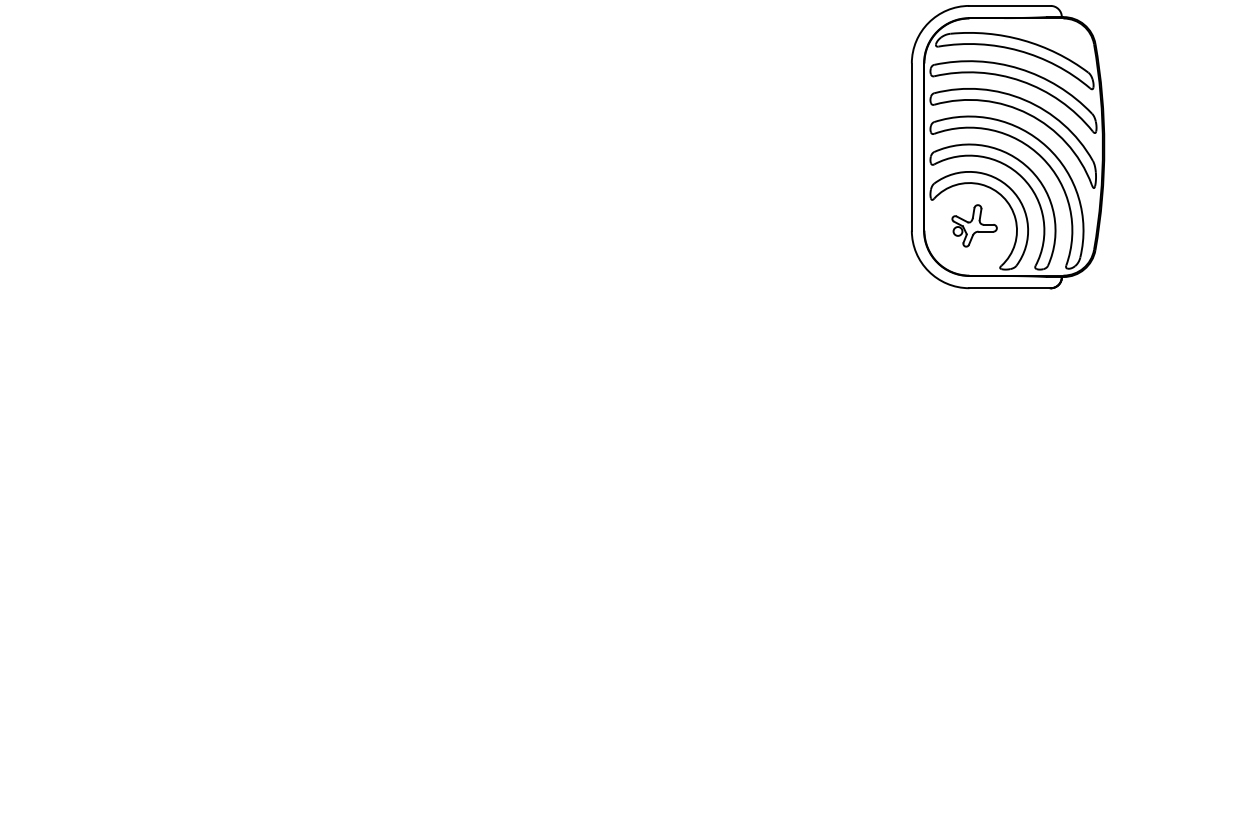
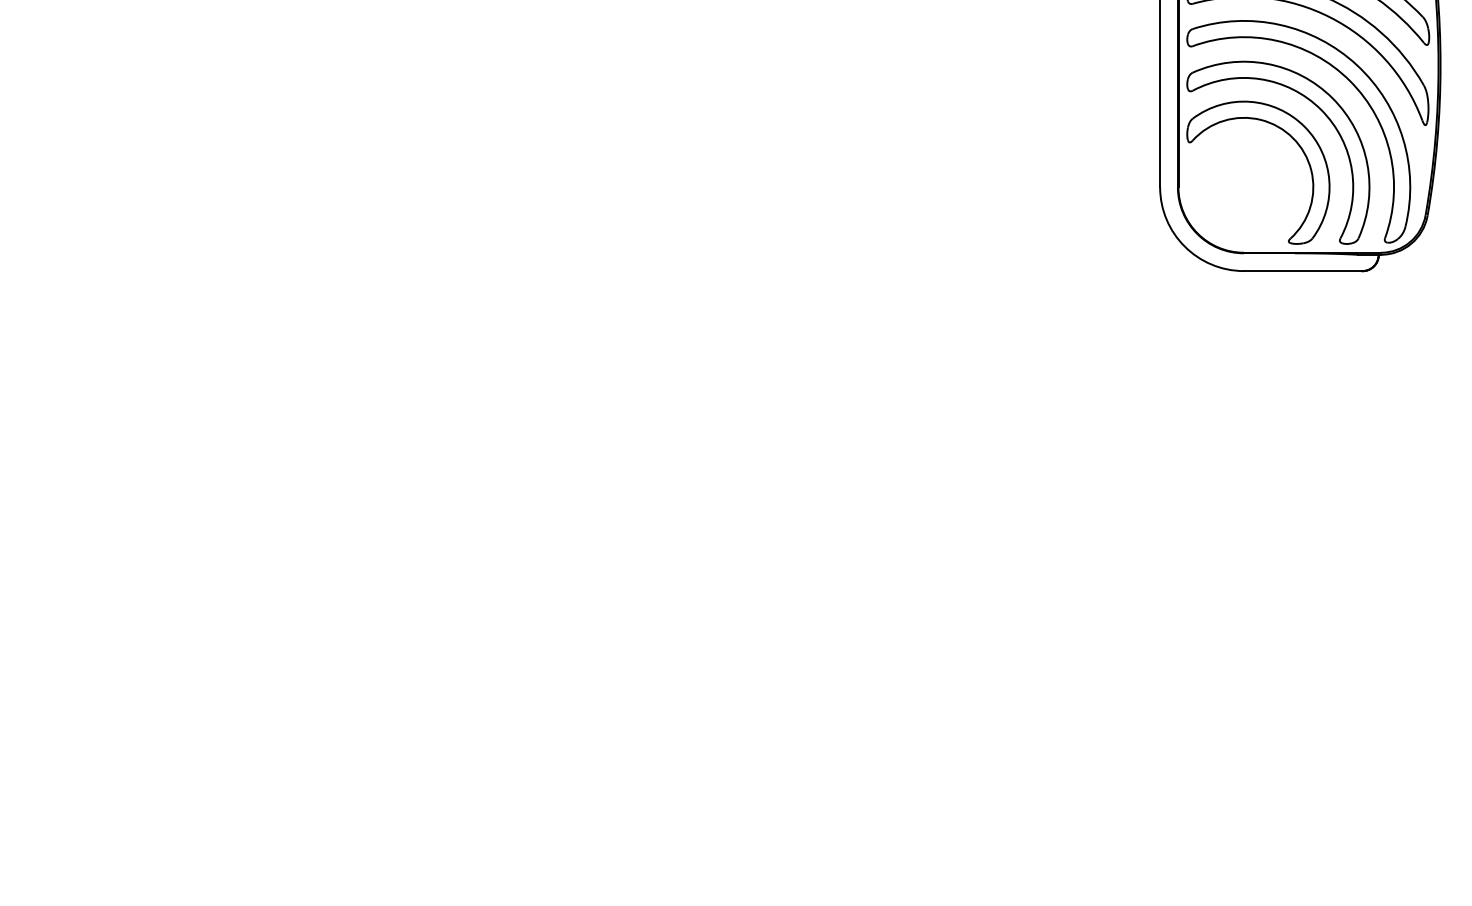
part: (974, 225) -> (1251, 179), removed

